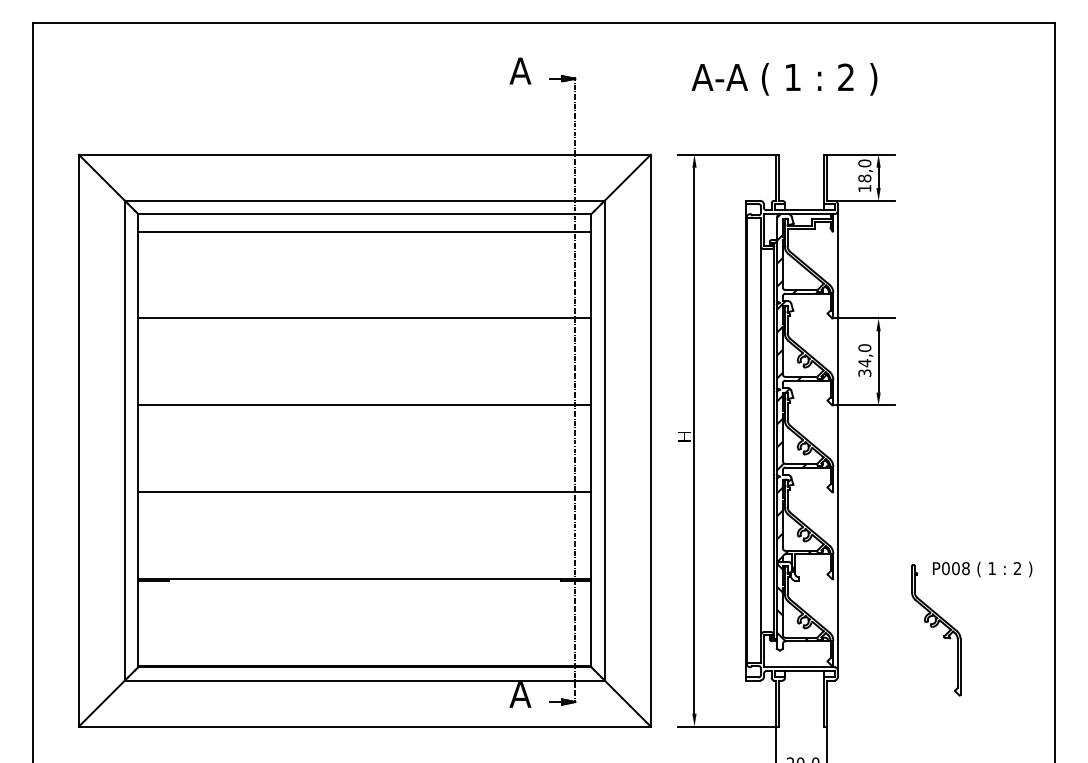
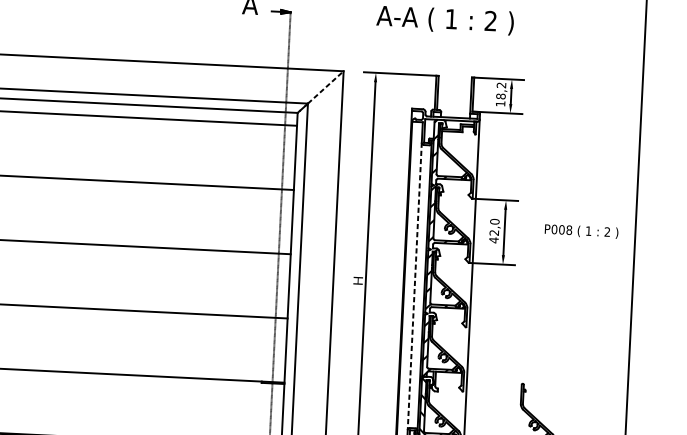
text: (864, 163) -> (501, 85), 18,0 -> 18,2
line: (627, 177) -> (325, 87), solid -> dashed
text: (864, 368) -> (493, 236), 34,0 -> 42,0
line: (760, 440) -> (414, 286), solid -> dashed
text: (982, 569) -> (581, 231), moved

